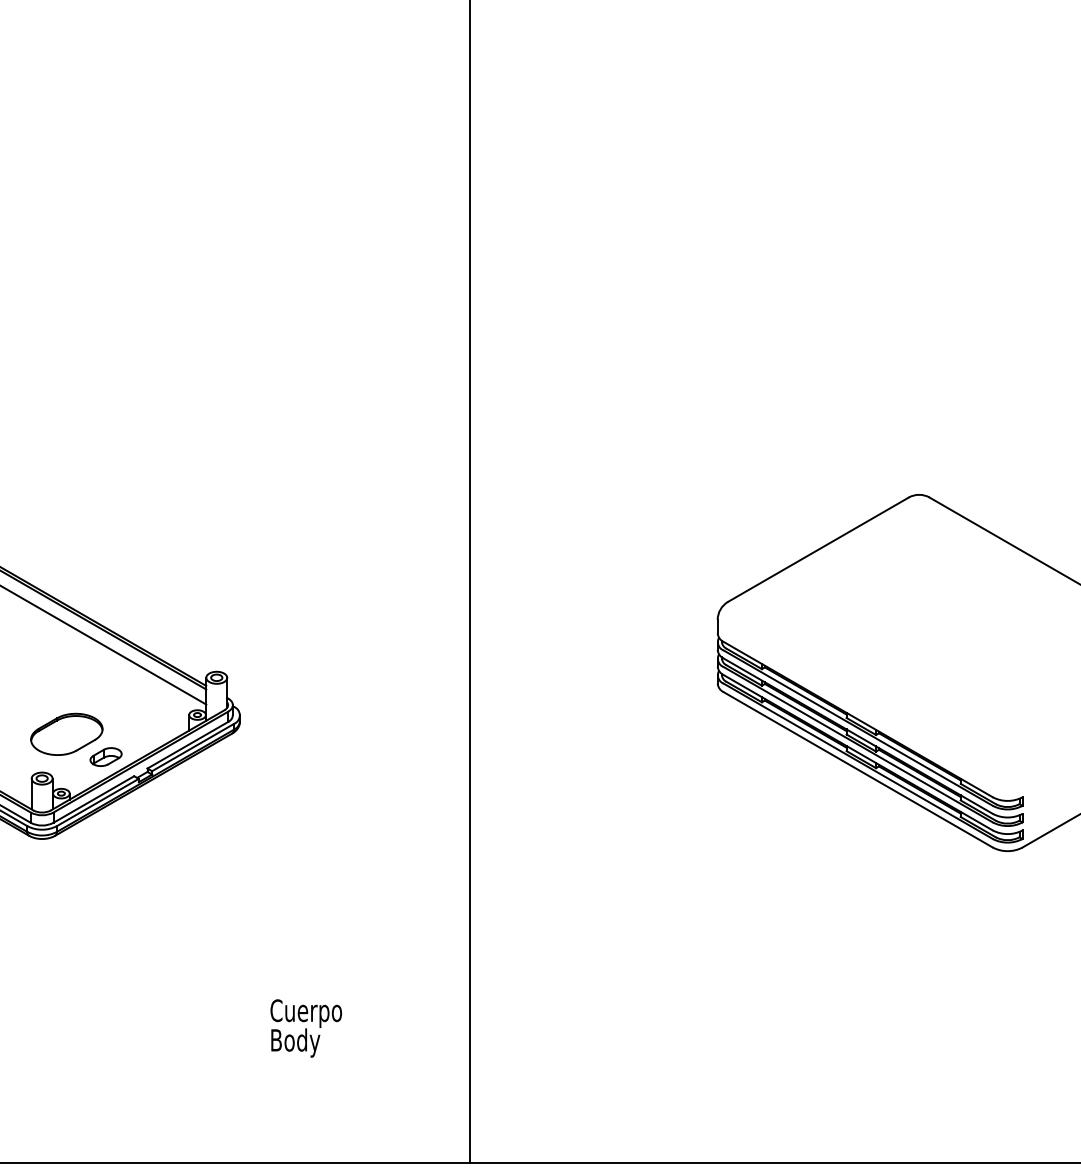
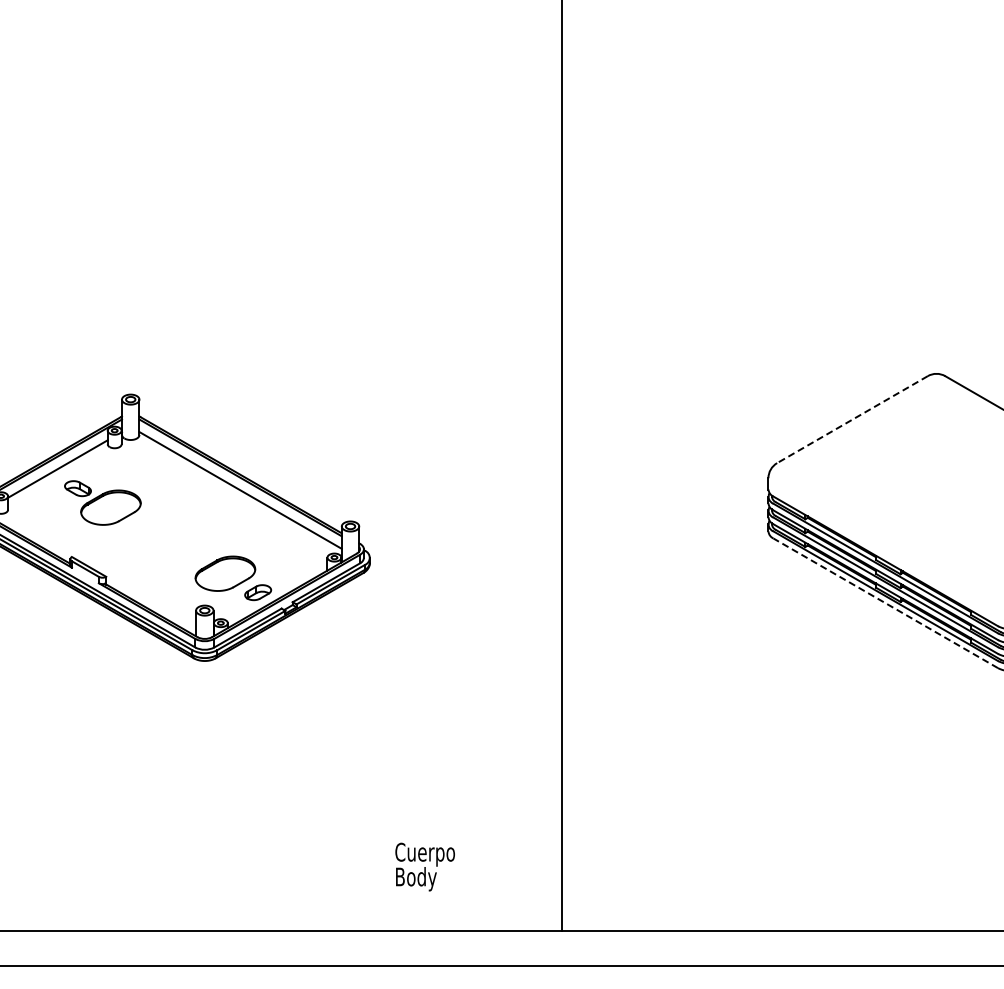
line: (818, 549) -> (852, 419), solid -> dashed
line: (858, 770) -> (885, 603), solid -> dashed
text: (305, 1027) -> (424, 866), moved

